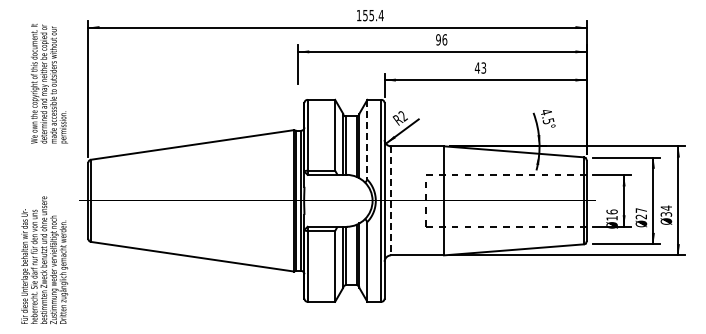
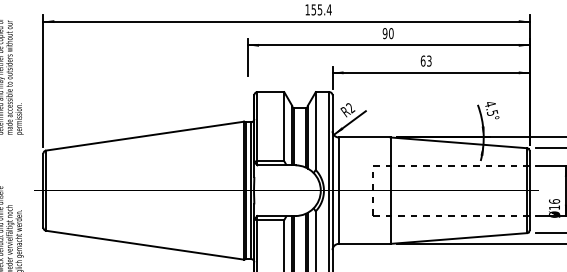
text: (444, 39) -> (390, 33), 96 -> 90
text: (477, 67) -> (423, 60), 43 -> 63
line: (367, 139) -> (315, 130), dashed -> solid
line: (391, 200) -> (339, 190), dashed -> solid

